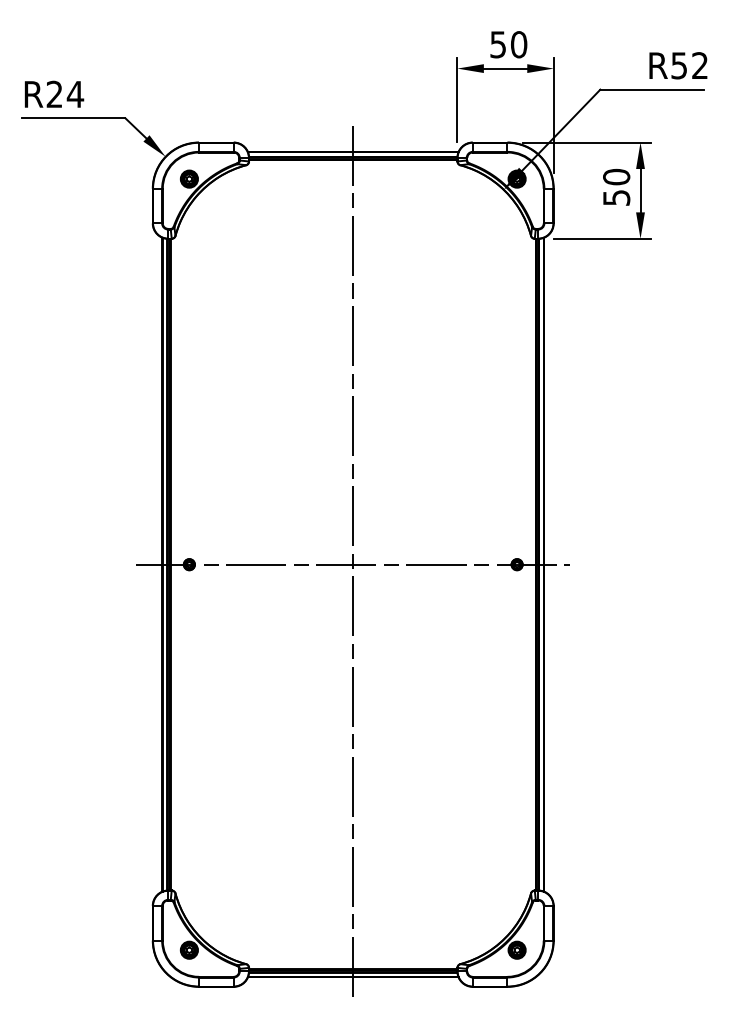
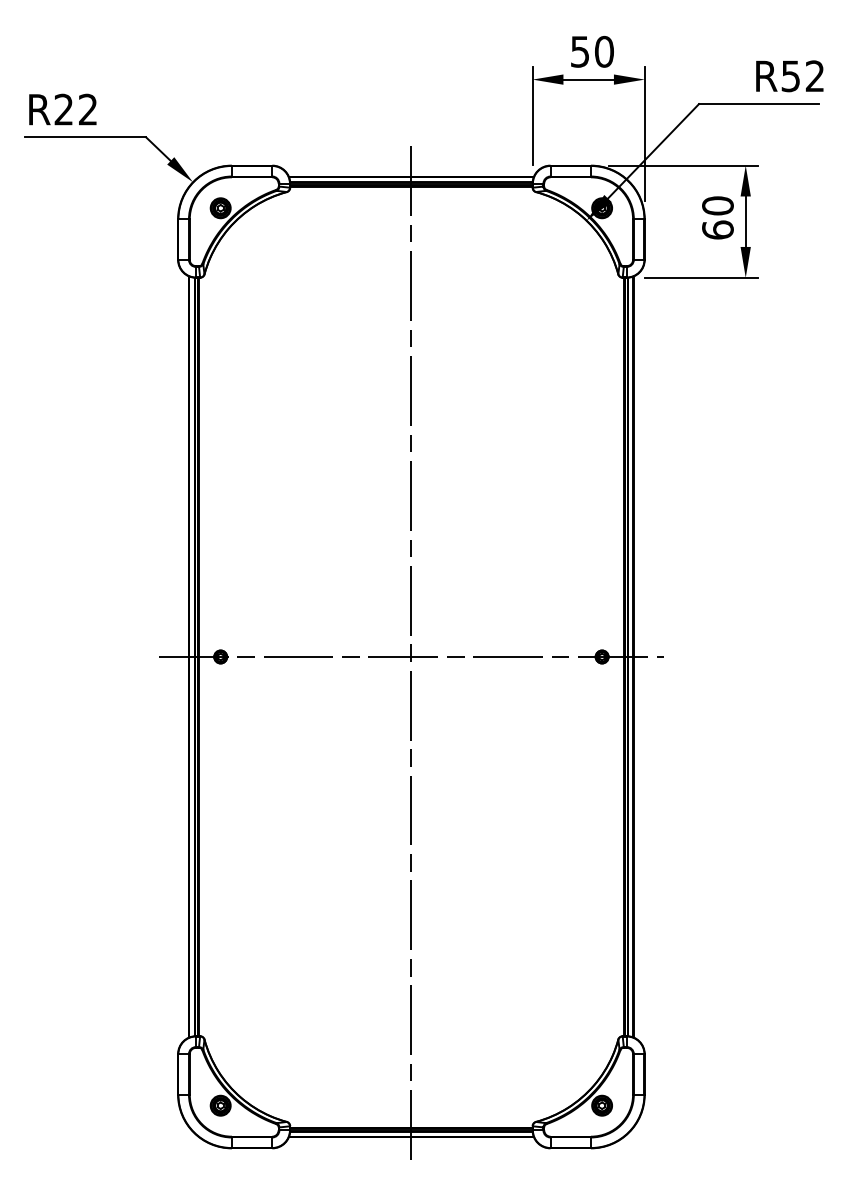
text: (75, 94) -> (88, 109), R24 -> R22
text: (616, 197) -> (717, 229), 50 -> 60

